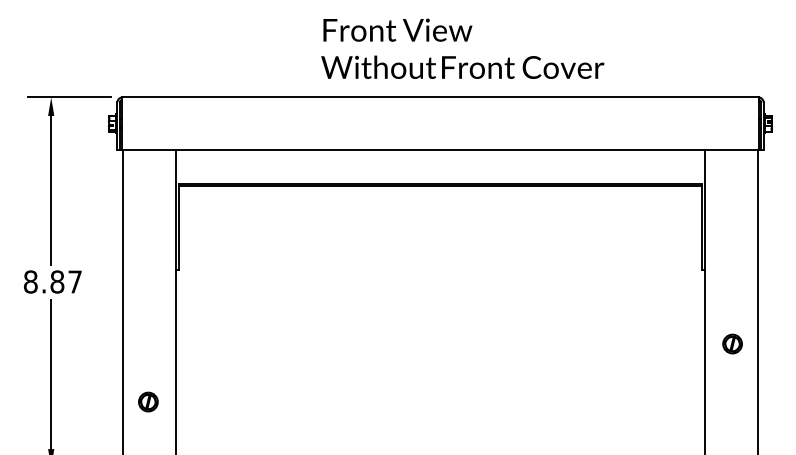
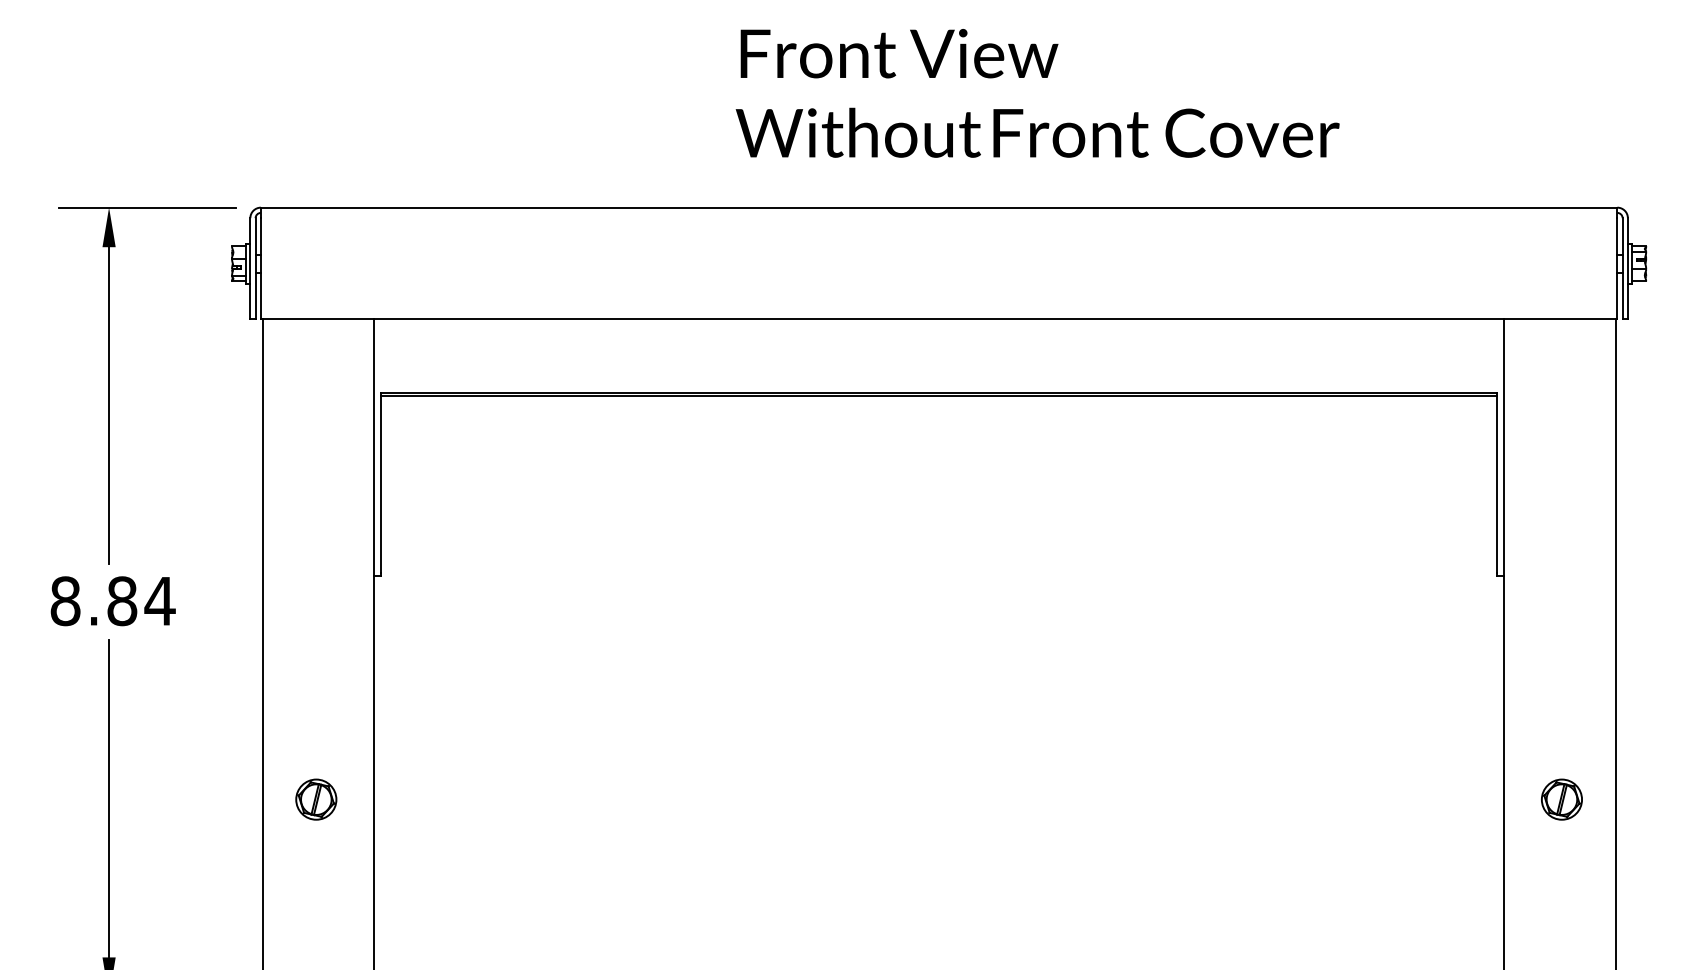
text: (462, 48) -> (1037, 92), moved
text: (74, 281) -> (158, 600), 8.87 -> 8.84
part: (732, 343) -> (1561, 798), moved
part: (148, 401) -> (316, 798), moved

